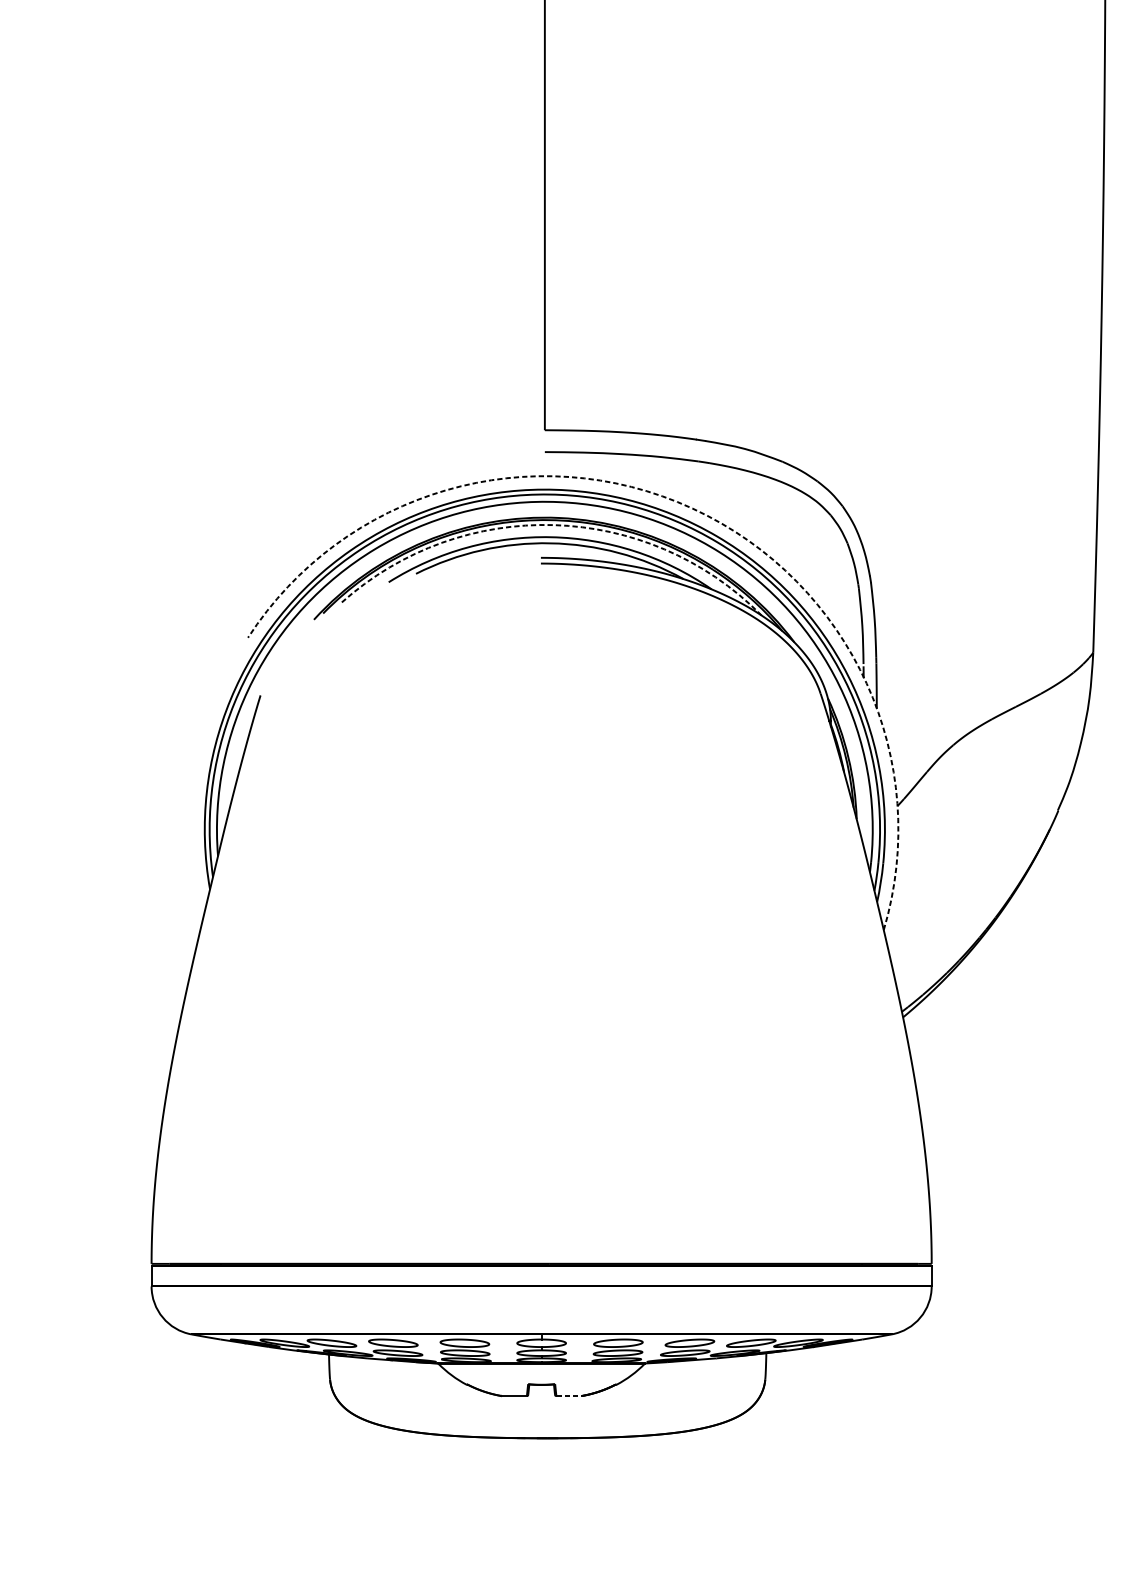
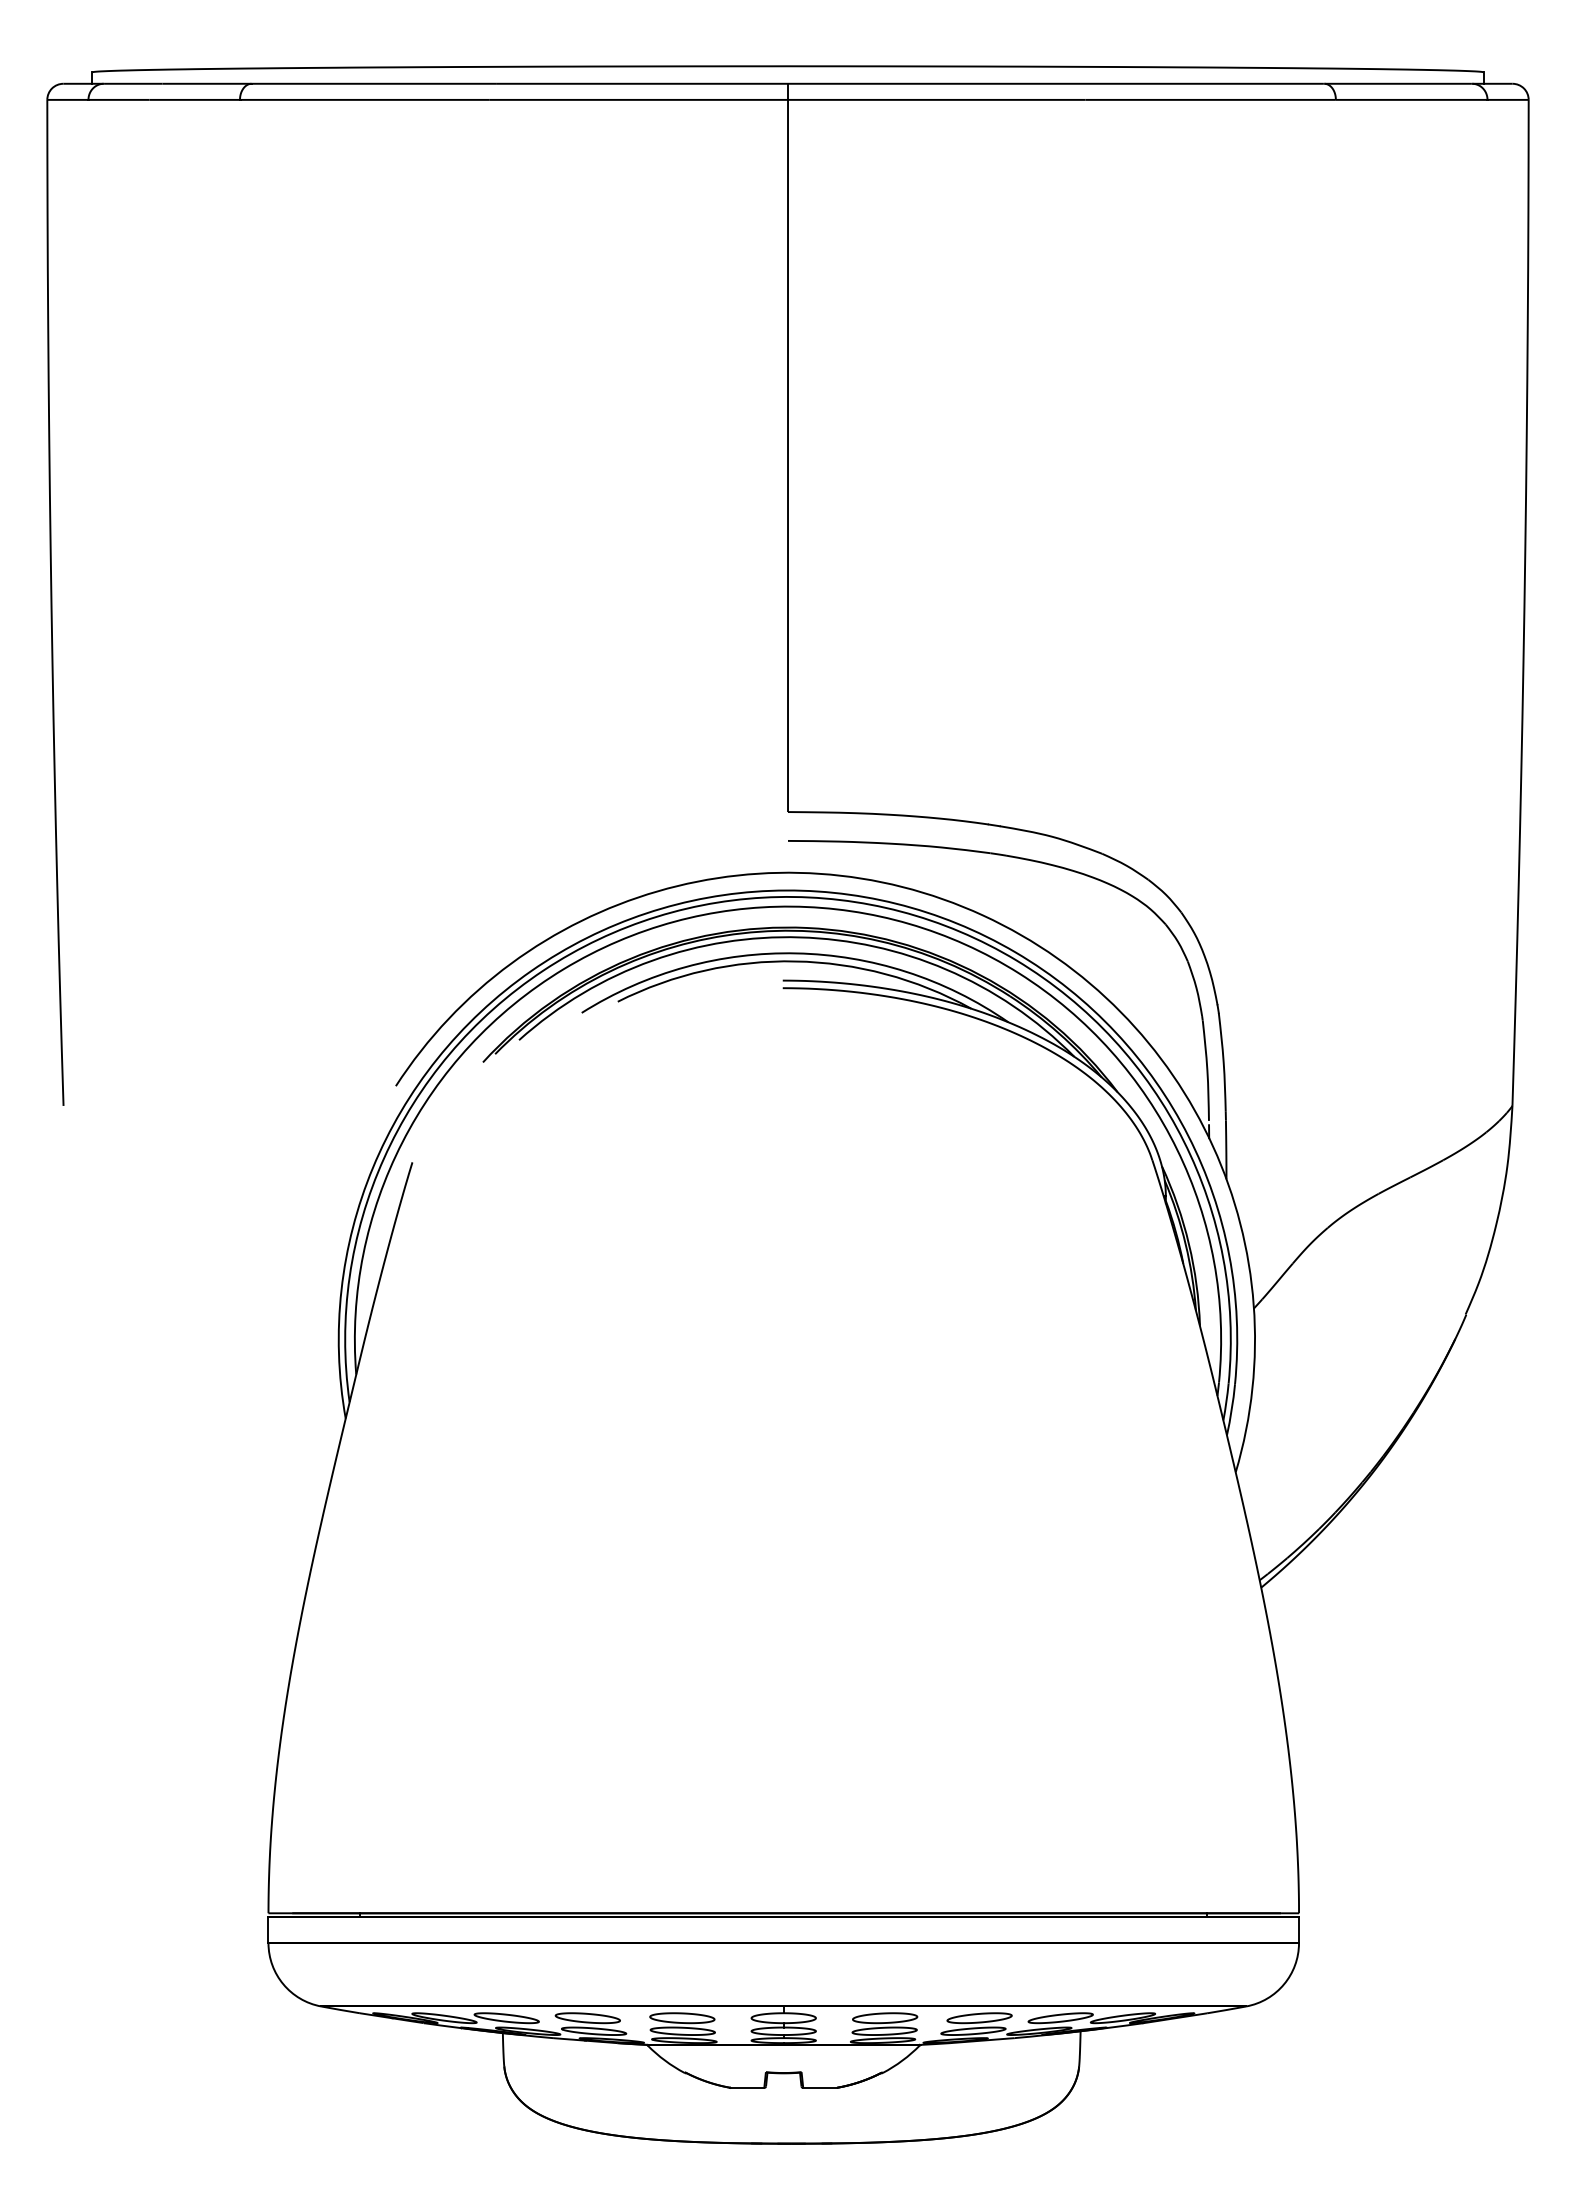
arc: (692, 508) -> (983, 915), dashed -> solid
arc: (554, 525) -> (800, 937), dashed -> solid
line: (569, 1395) -> (820, 2087), dashed -> solid

